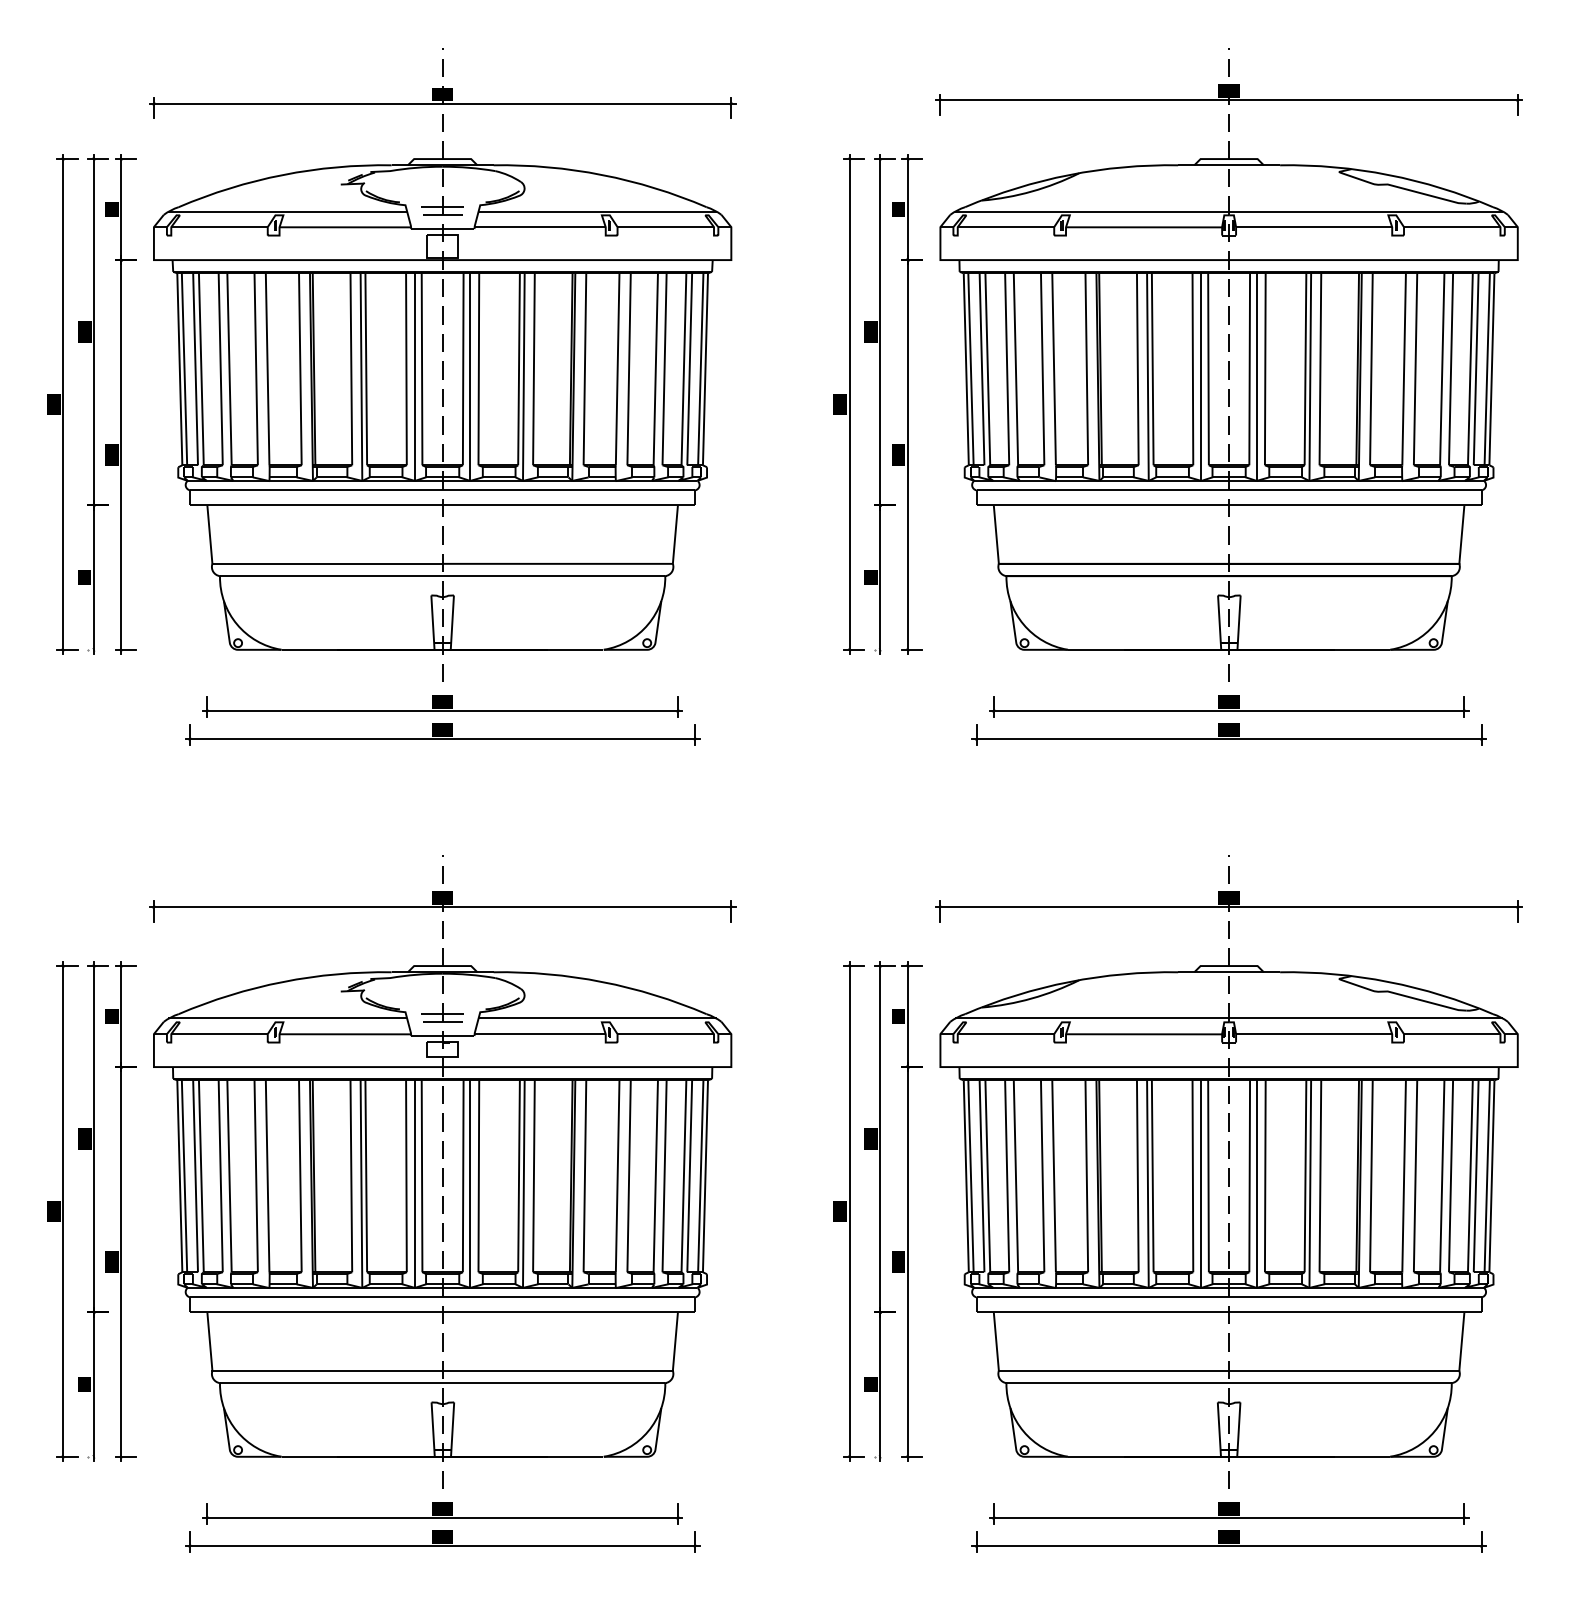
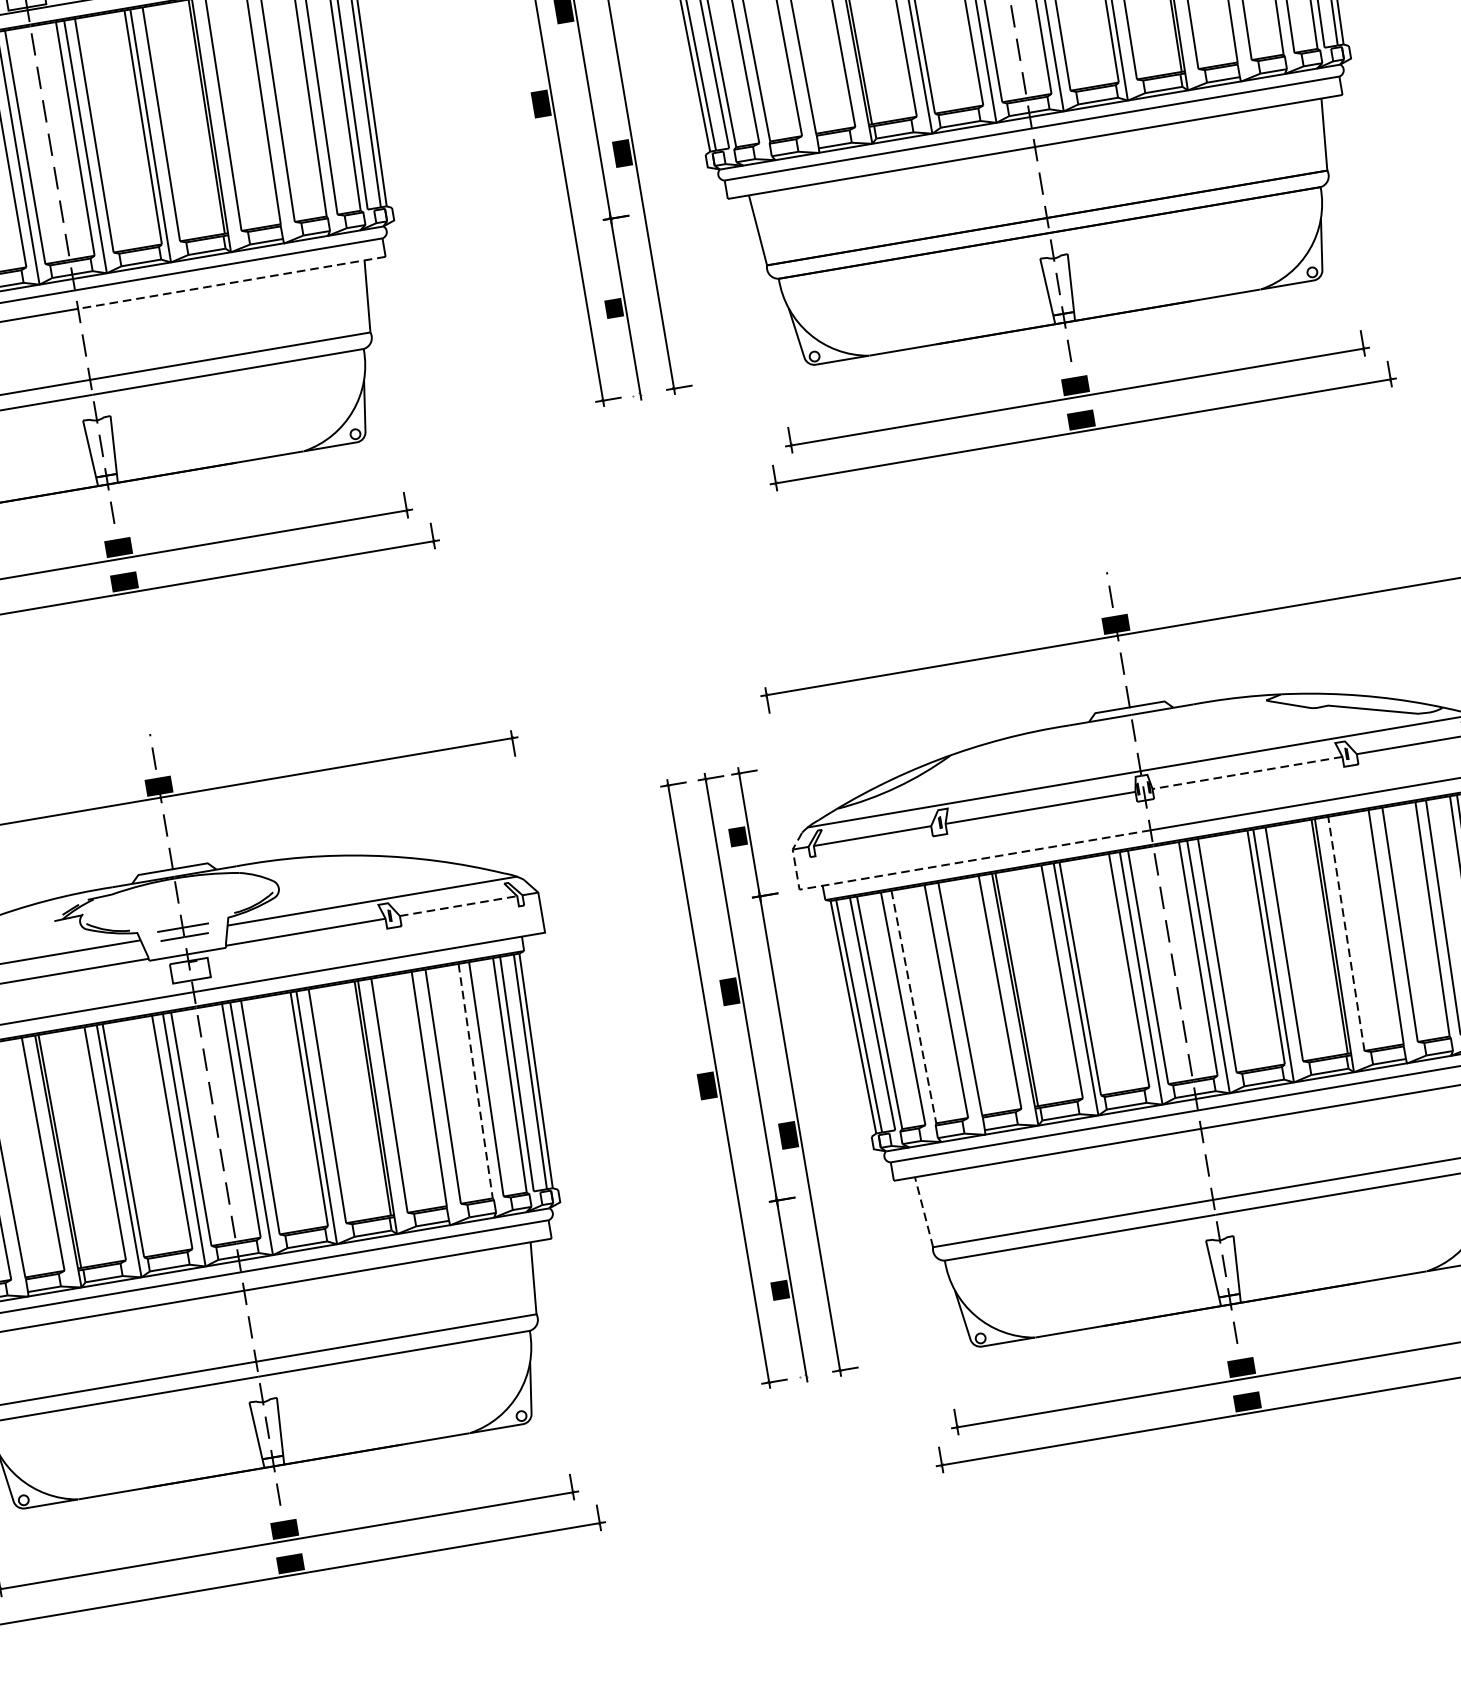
line: (568, 505) -> (231, 282), solid -> dashed
line: (666, 1034) -> (459, 906), solid -> dashed
line: (1313, 1034) -> (1246, 773), solid -> dashed
line: (1059, 1067) -> (944, 865), solid -> dashed
line: (655, 1176) -> (475, 1081), solid -> dashed
line: (1015, 1176) -> (913, 1007), solid -> dashed
line: (1371, 1176) -> (1346, 934), solid -> dashed
line: (996, 1341) -> (924, 1212), solid -> dashed

